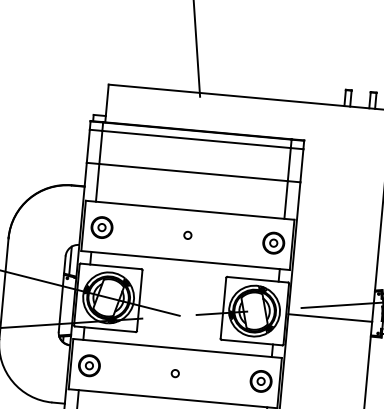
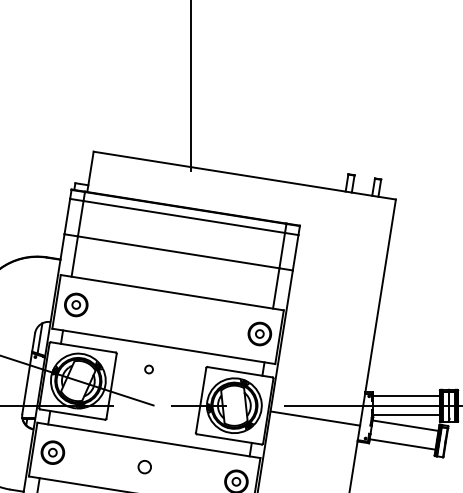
circle: (187, 235) -> (148, 369), moved
circle: (175, 373) -> (144, 467), size x1.6

